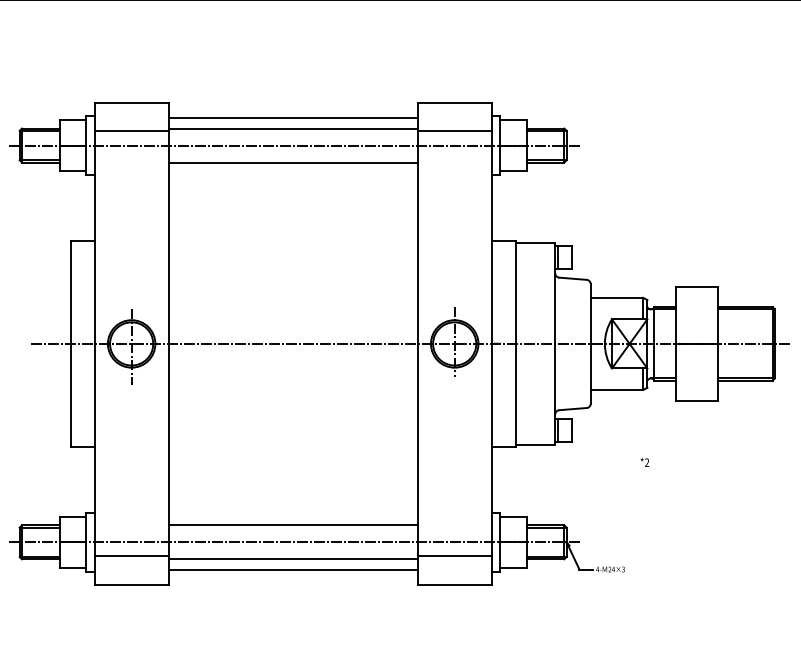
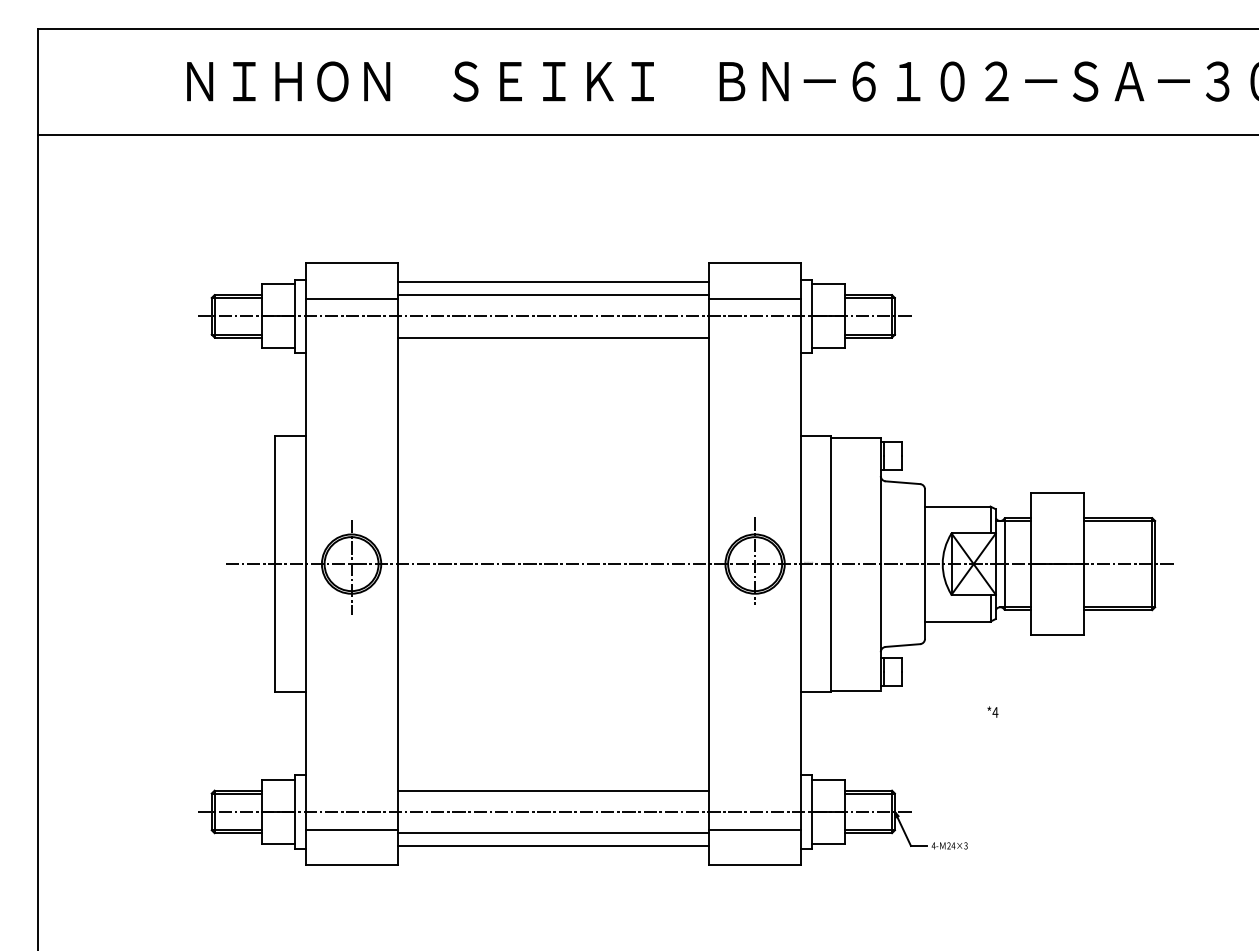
text: (647, 462) -> (995, 712), *2 -> *4

